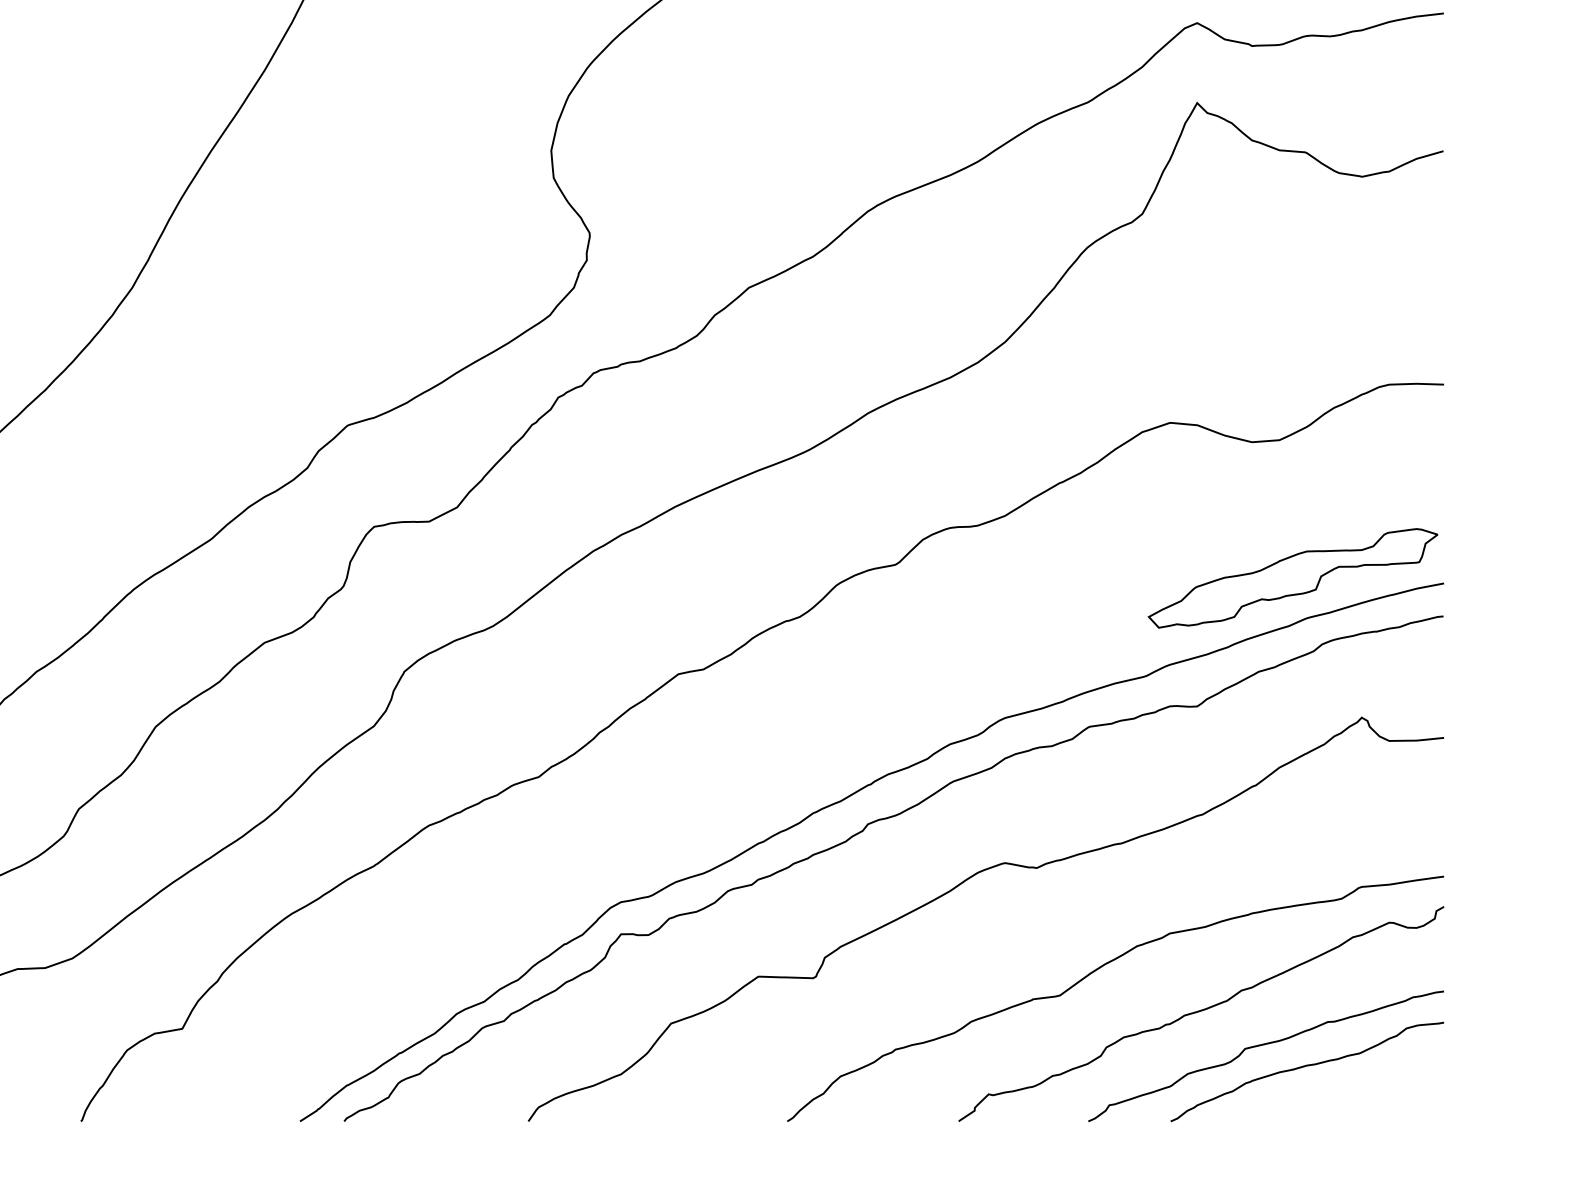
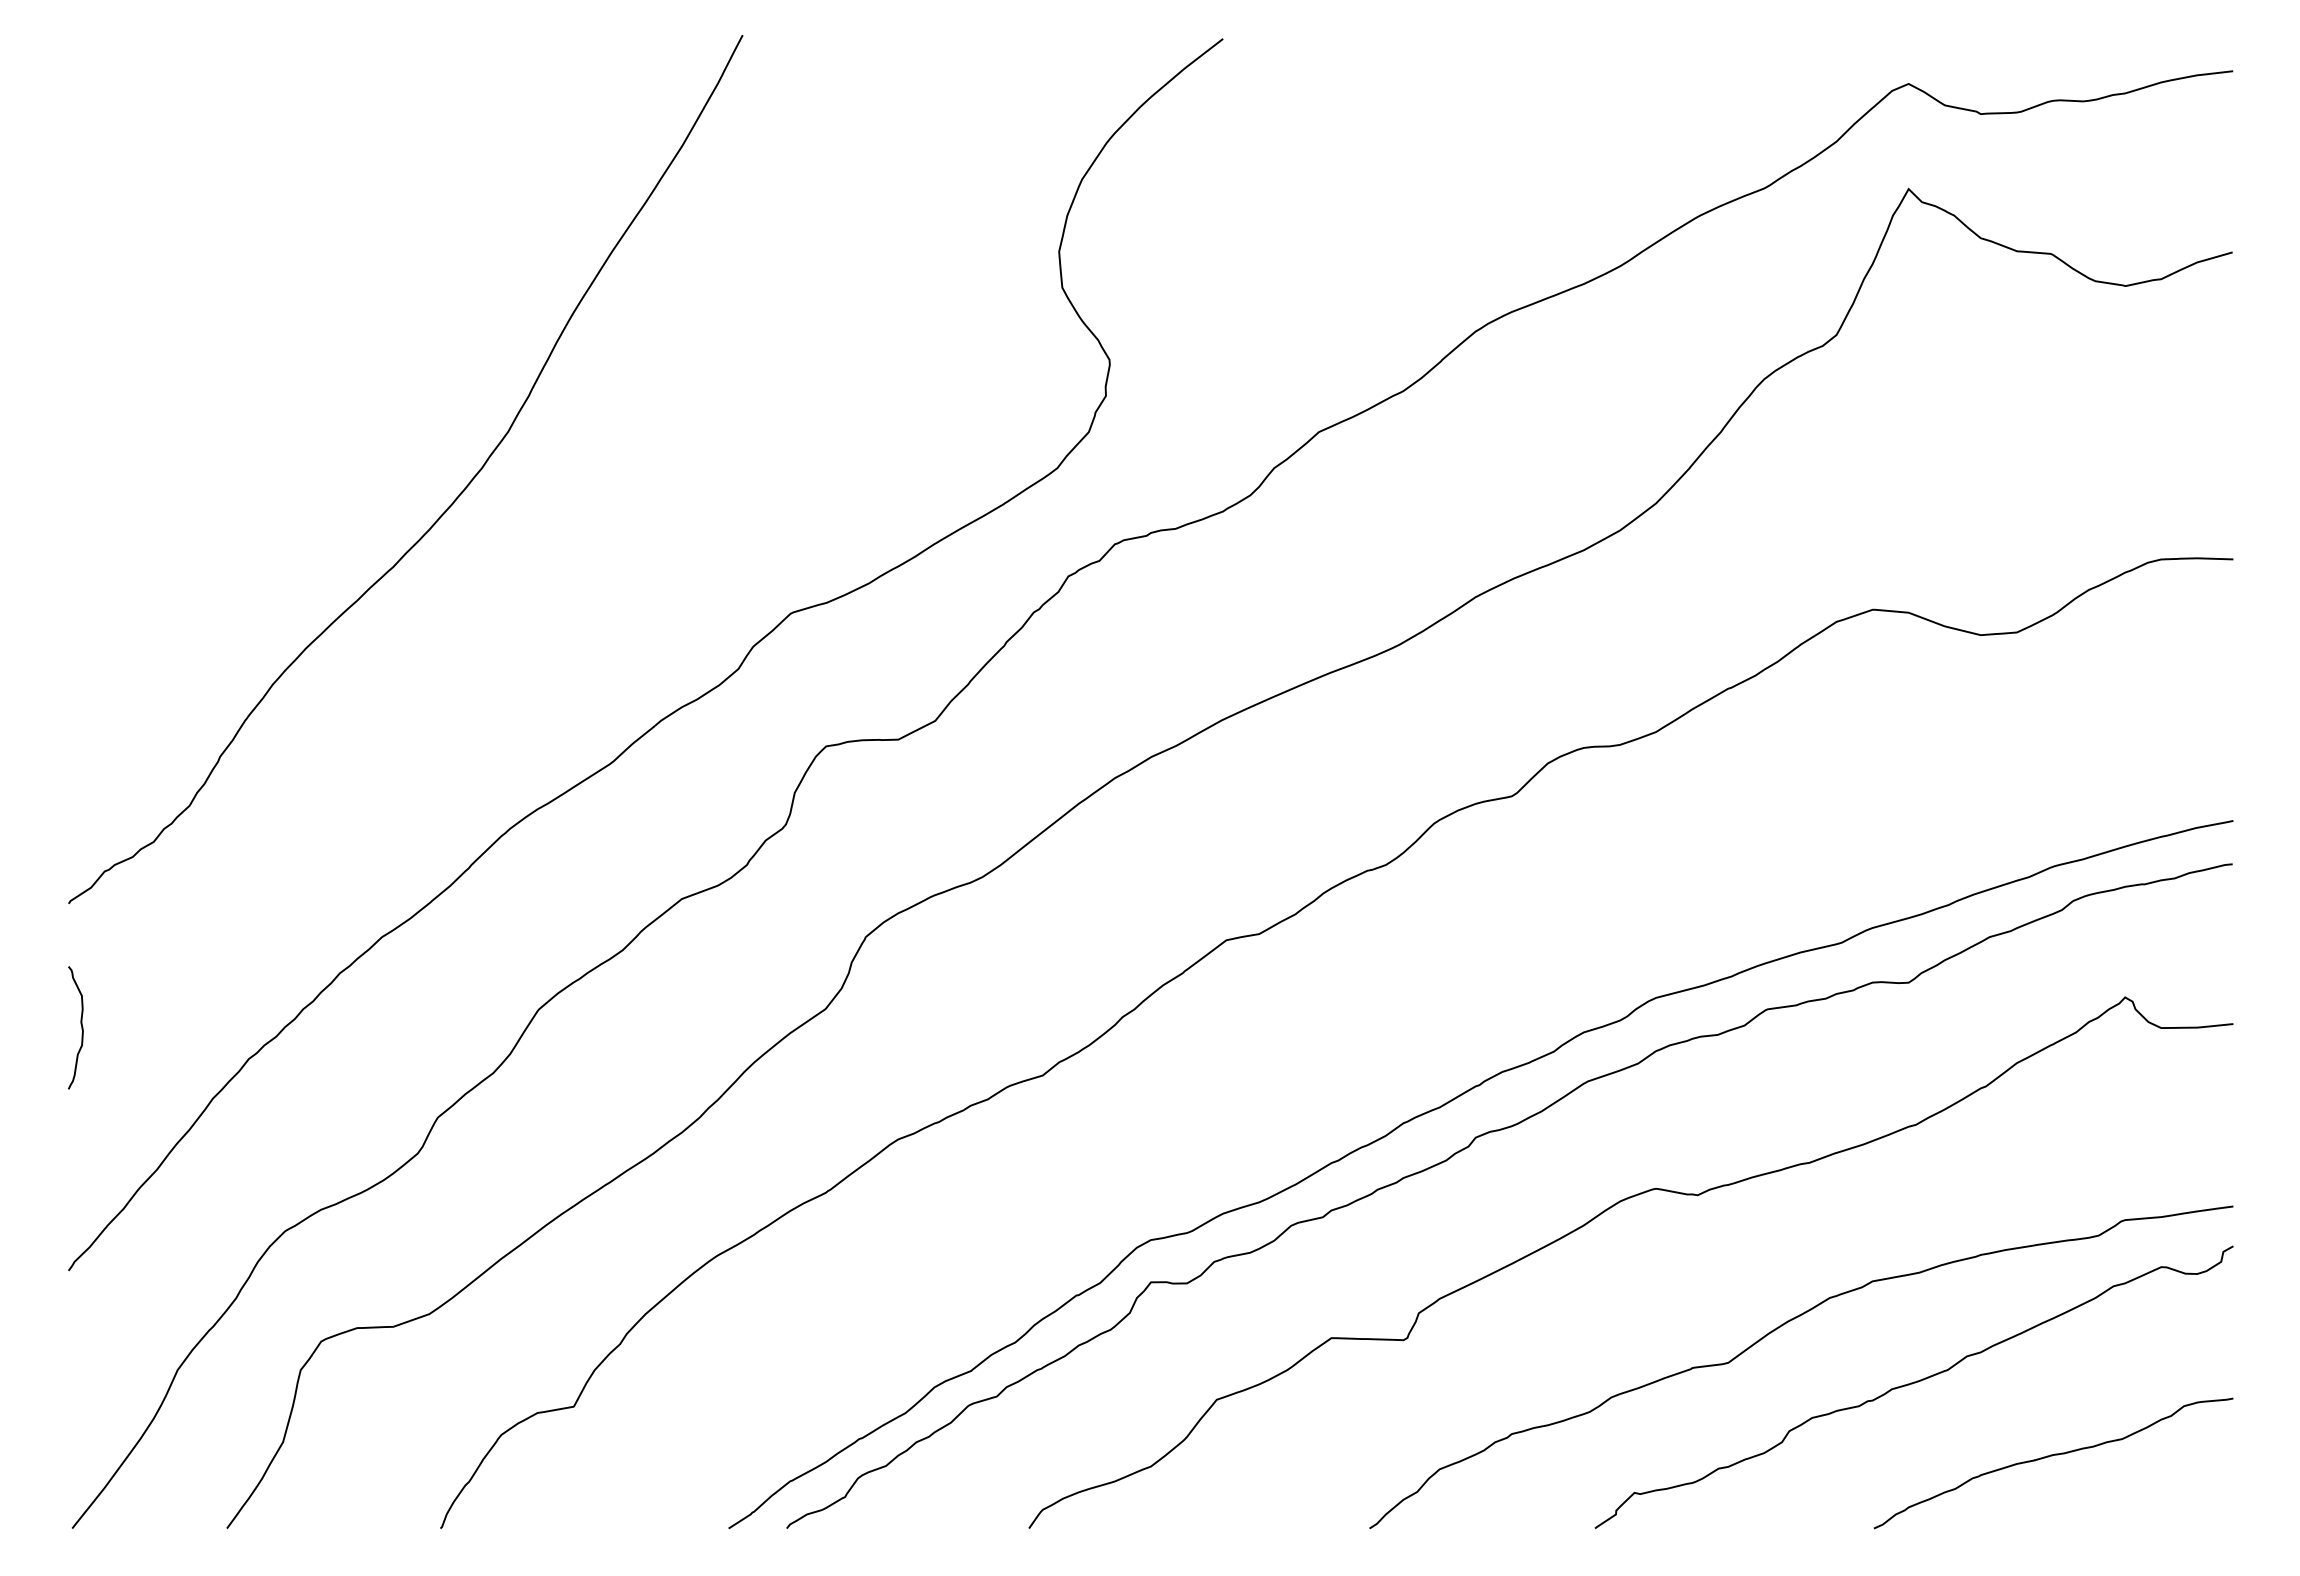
part: (1292, 578) -> (2034, 814), removed
curve: (1263, 1045) -> (1996, 1428), removed

